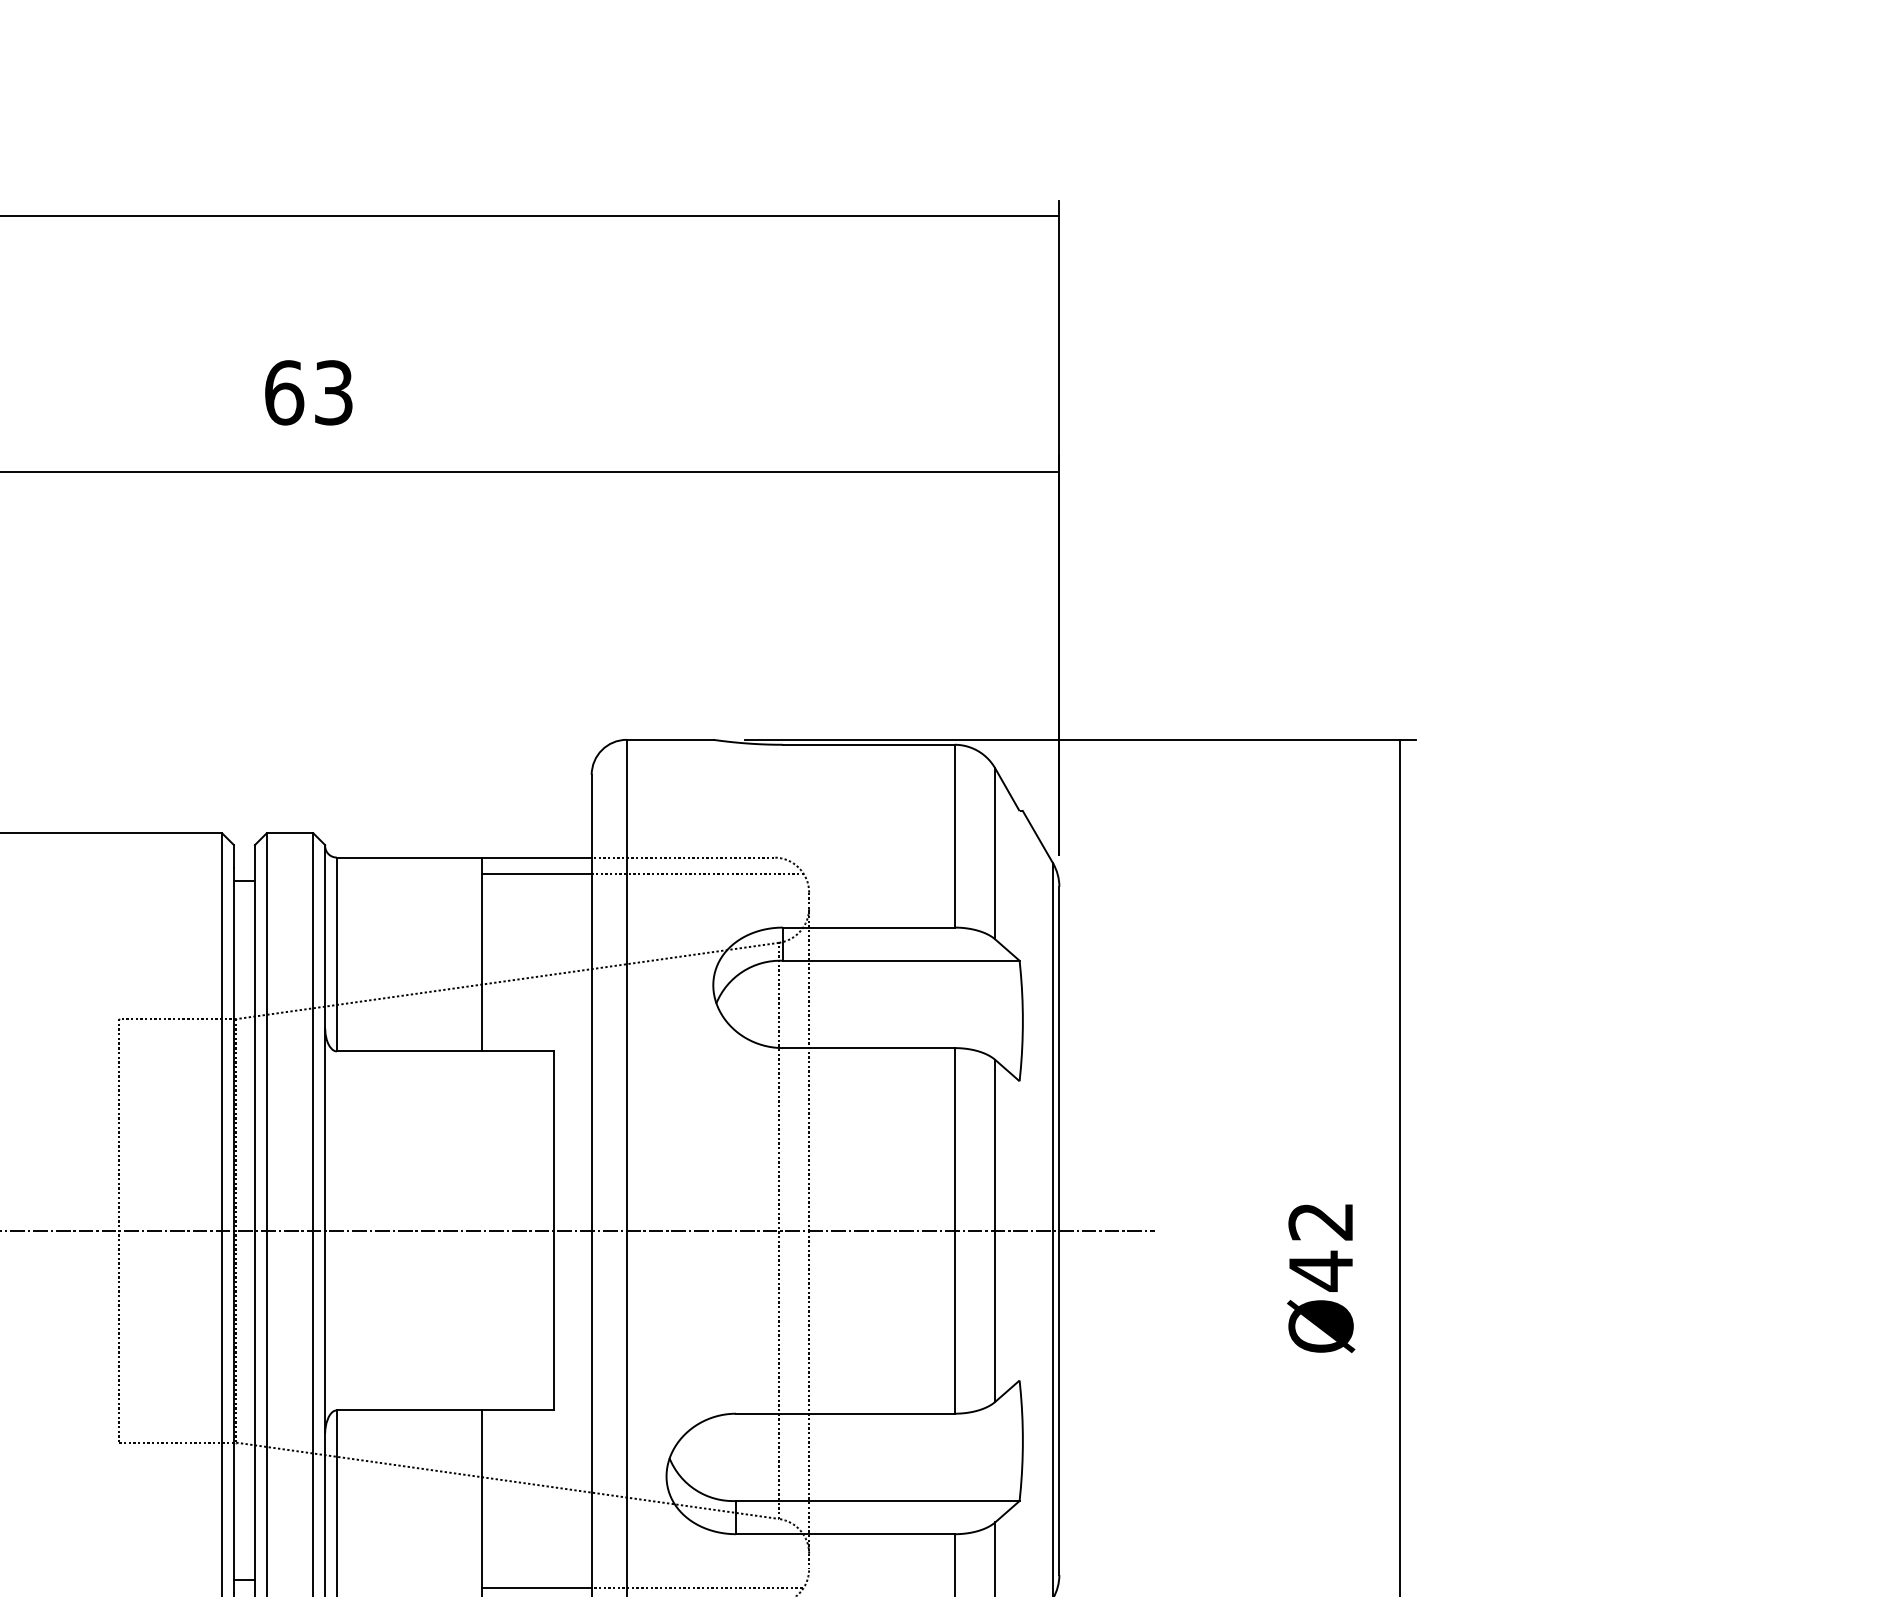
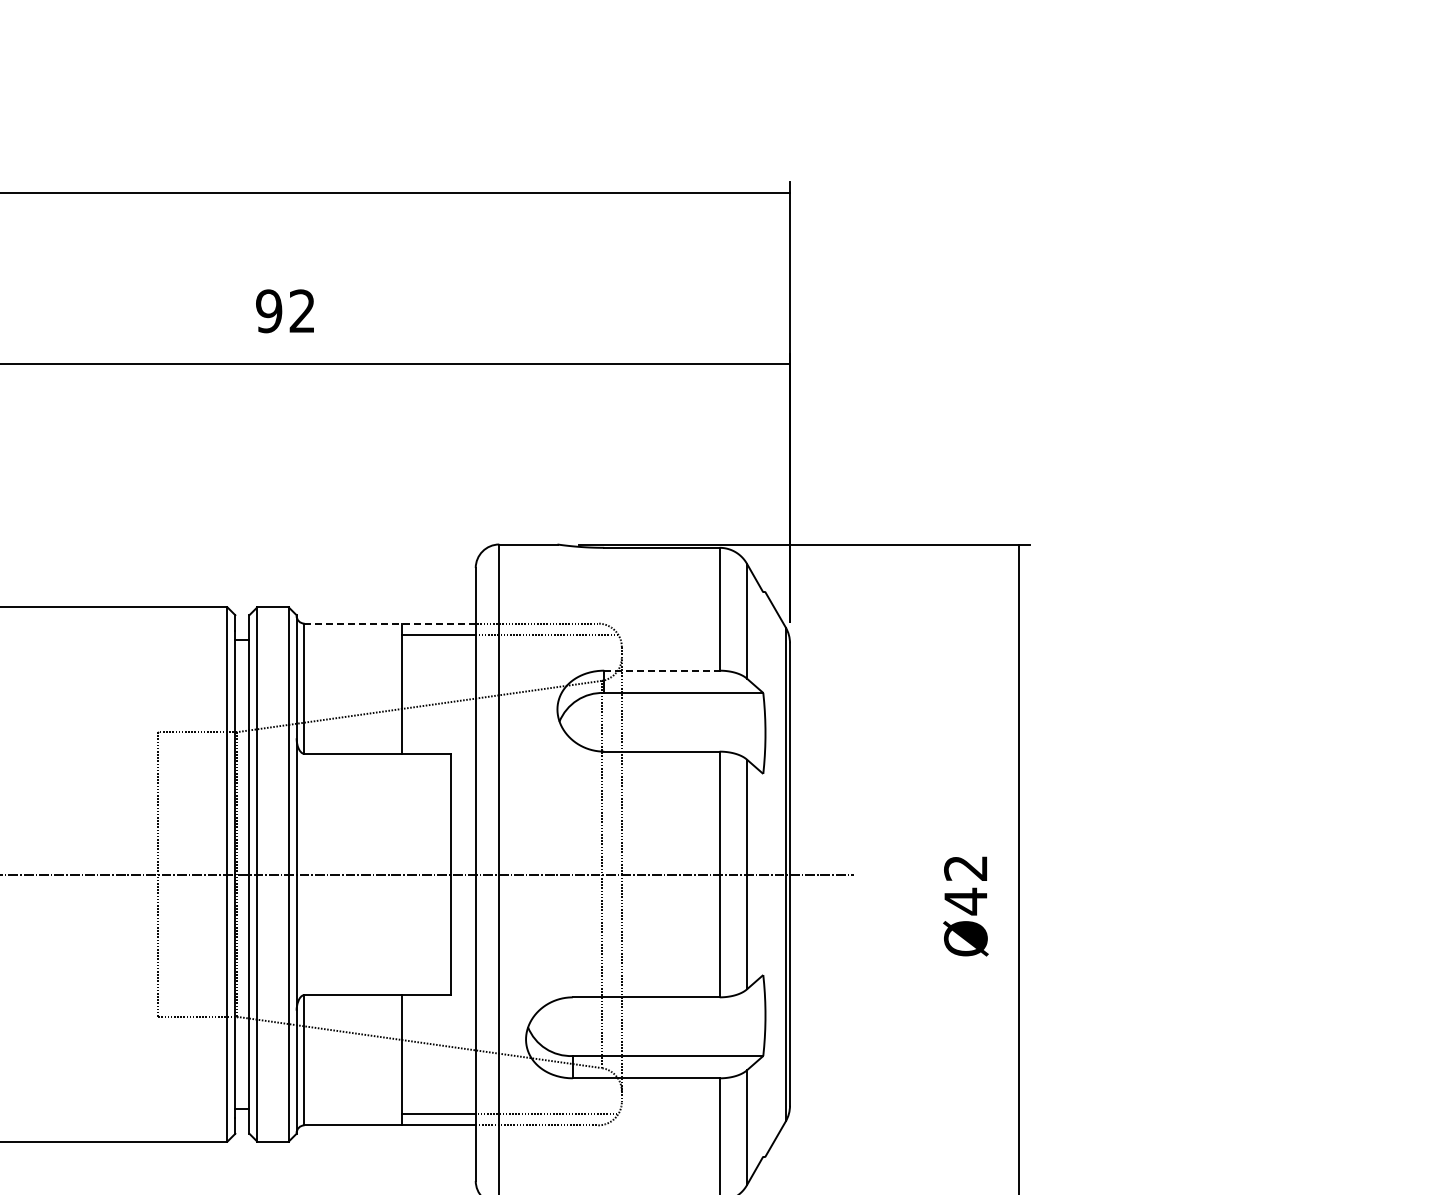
text: (308, 393) -> (285, 311), 63 -> 92
line: (464, 857) -> (390, 623), solid -> dashed
line: (868, 927) -> (661, 670), solid -> dashed

